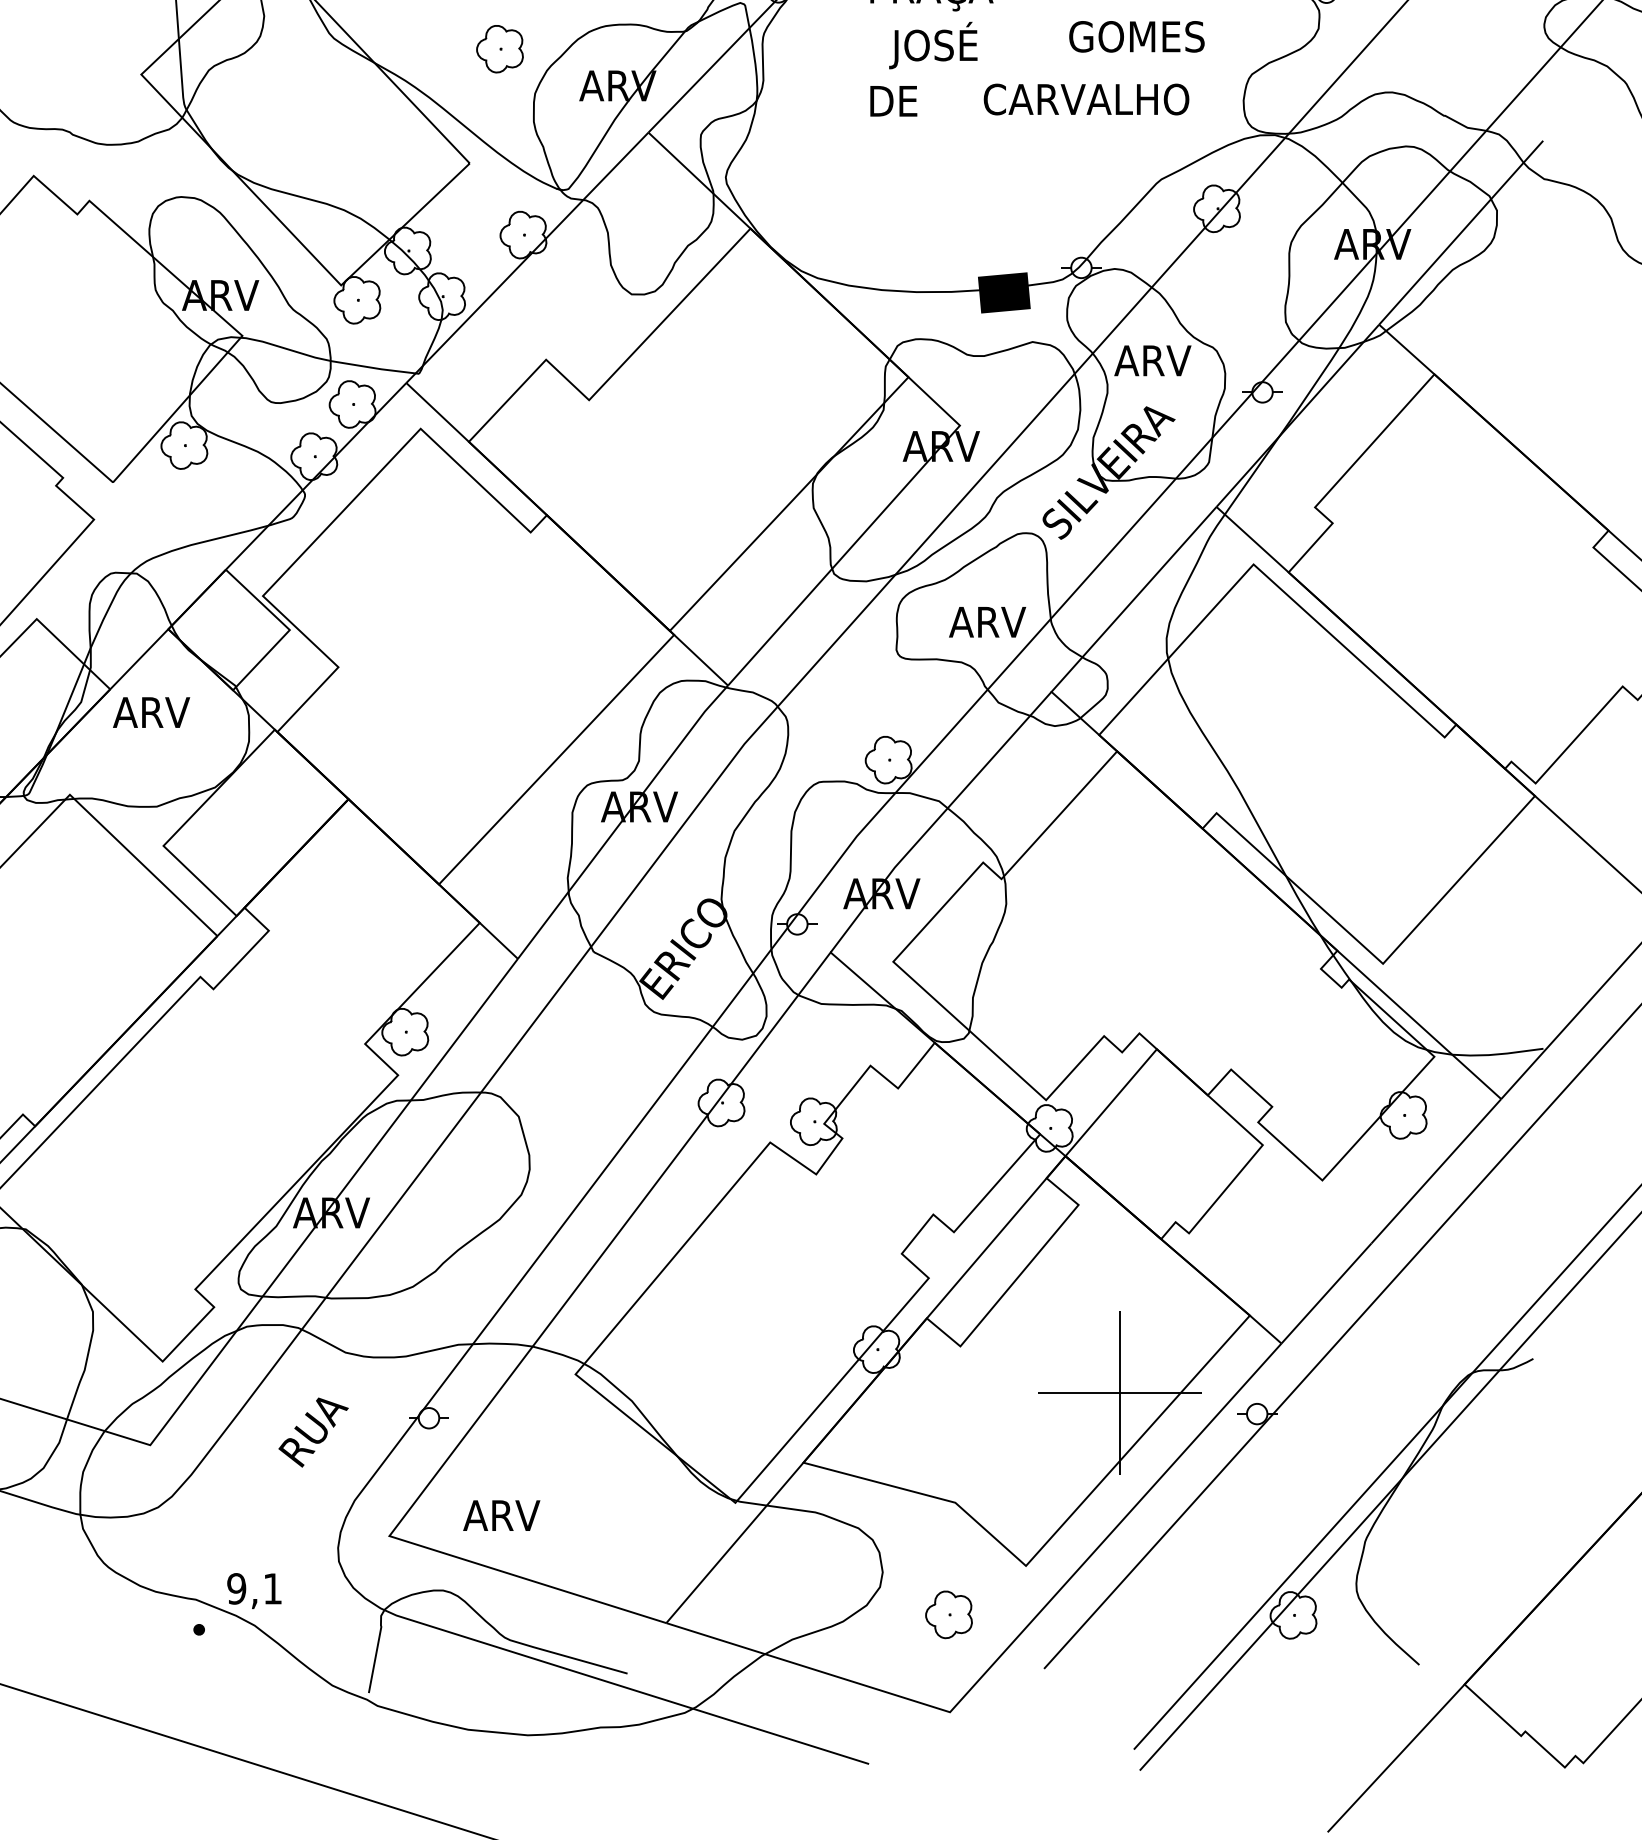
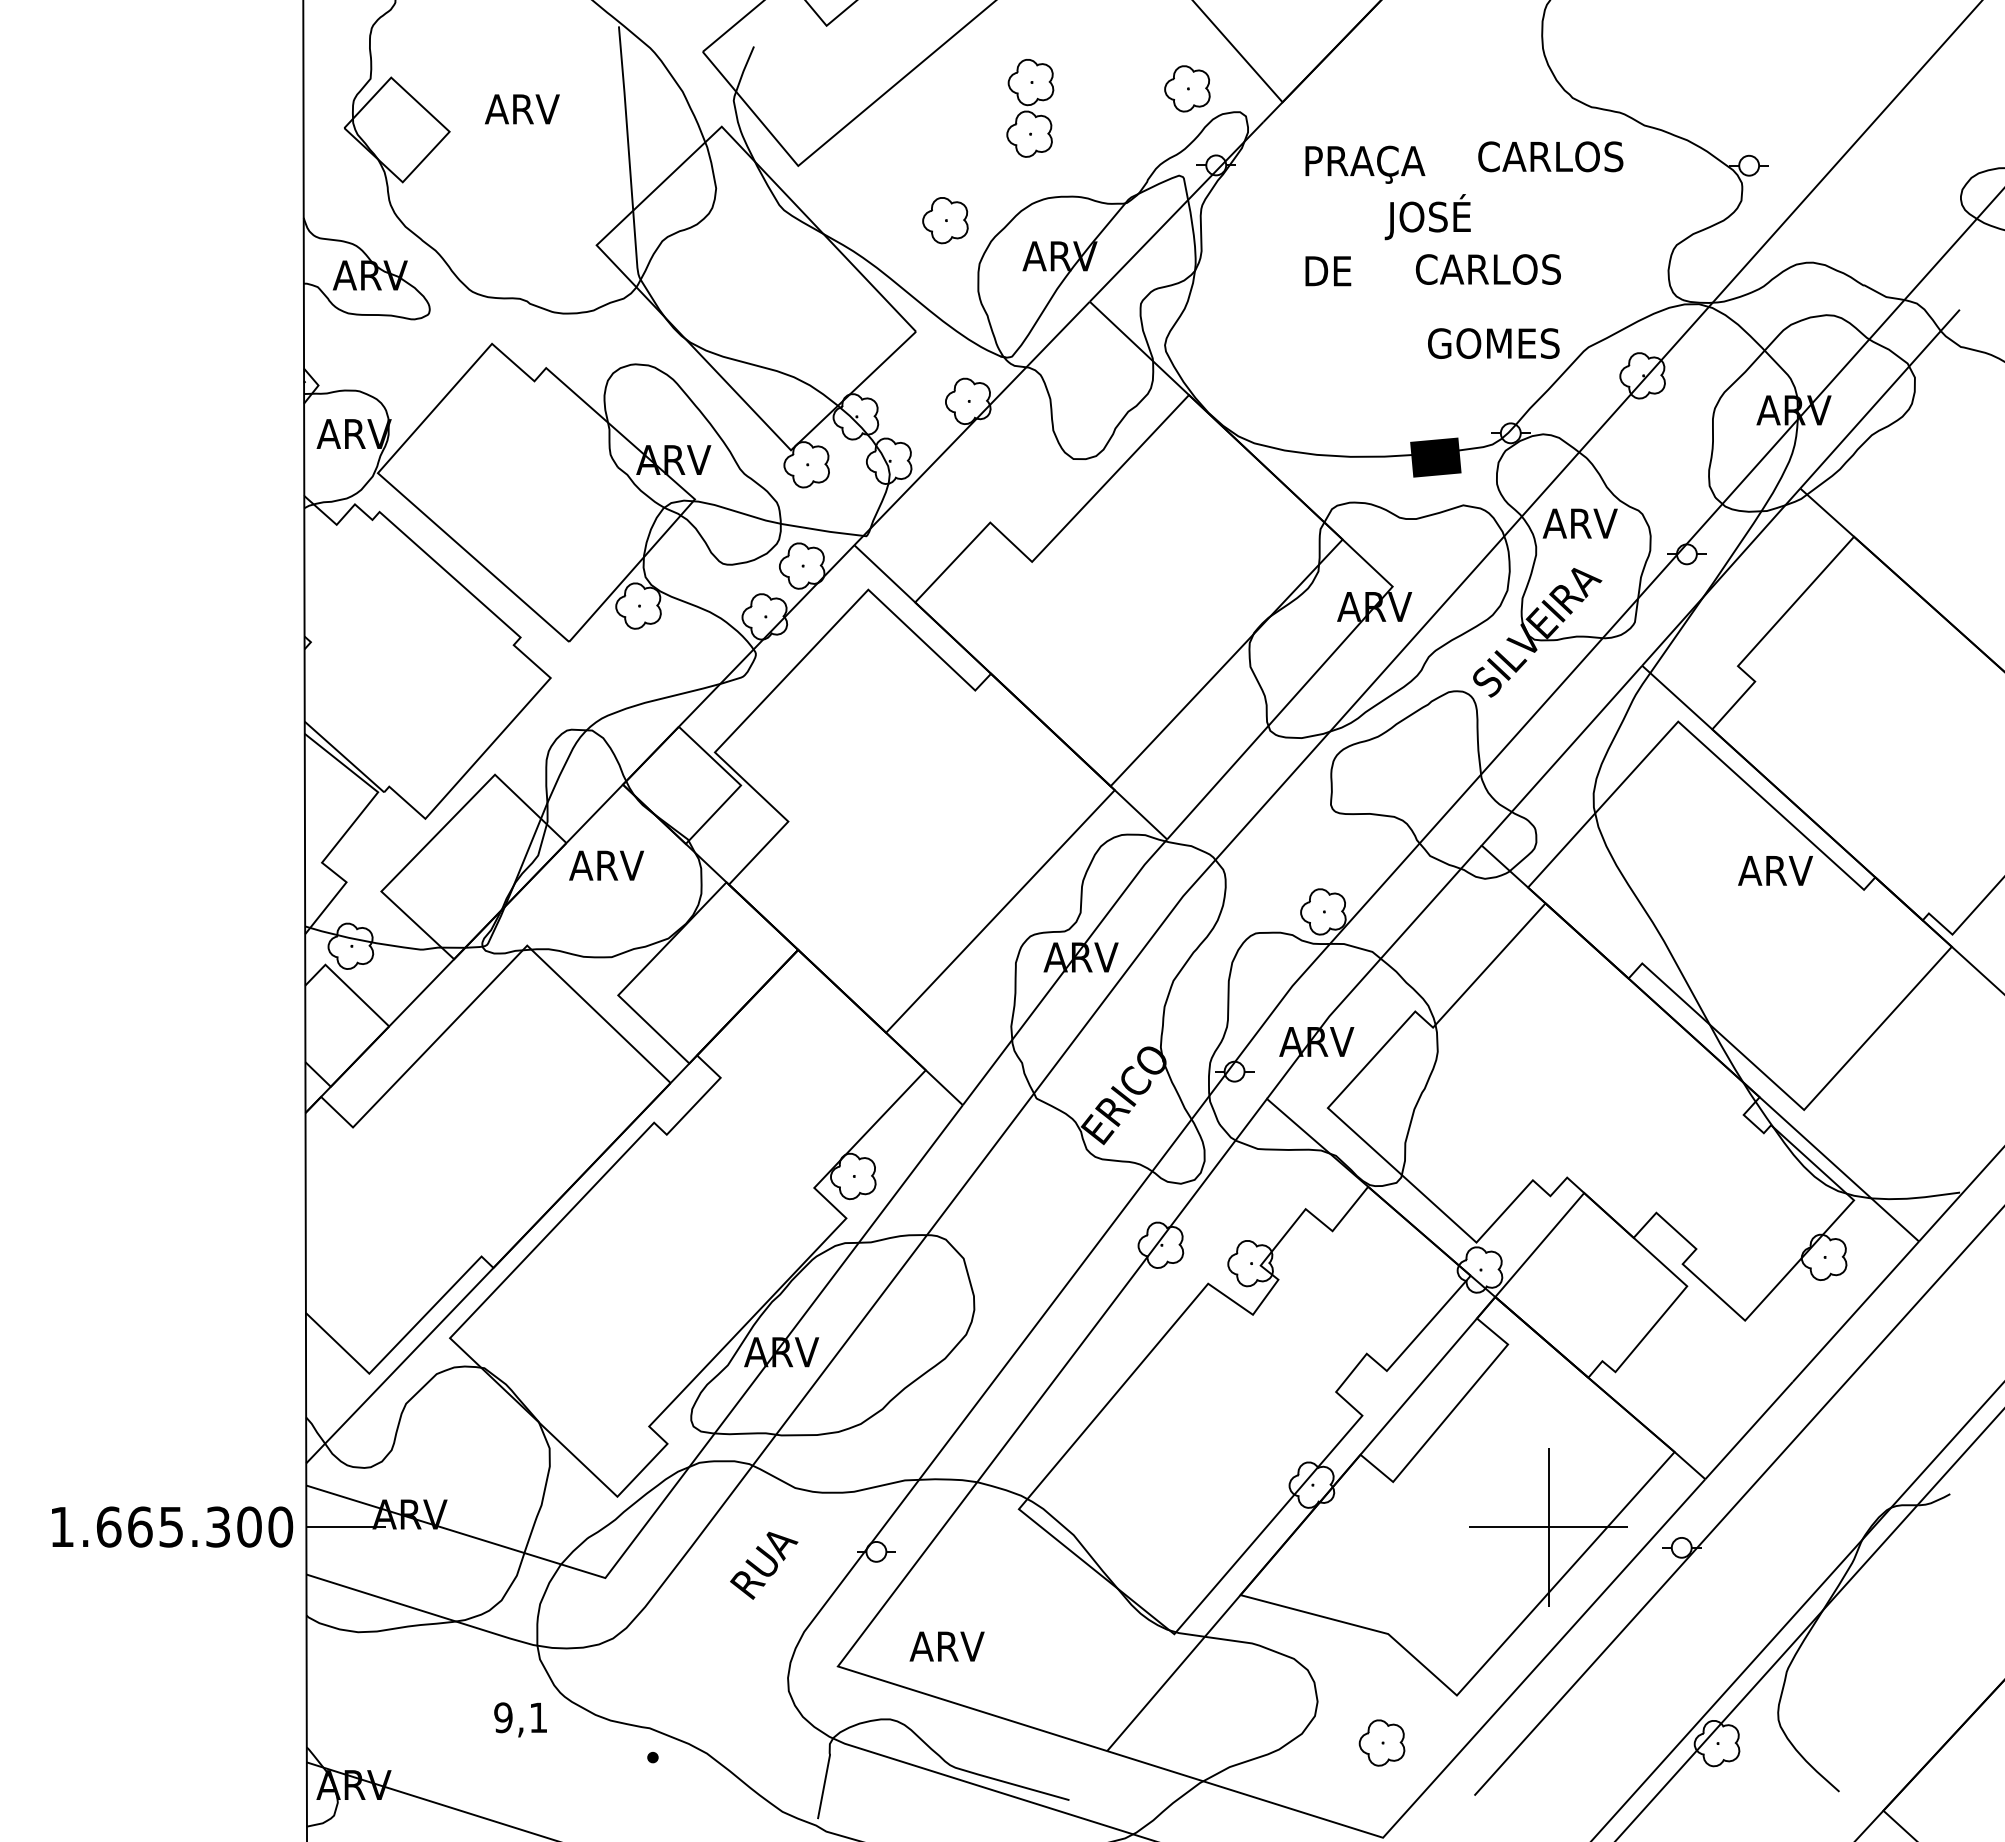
text: (1136, 36) -> (1493, 343), moved
text: (933, 45) -> (1427, 217), moved
text: (1124, 99) -> (1552, 269), CARVALHO -> CARLOS
text: (987, 621) -> (1775, 870), moved
text: (254, 1590) -> (520, 1719), moved

